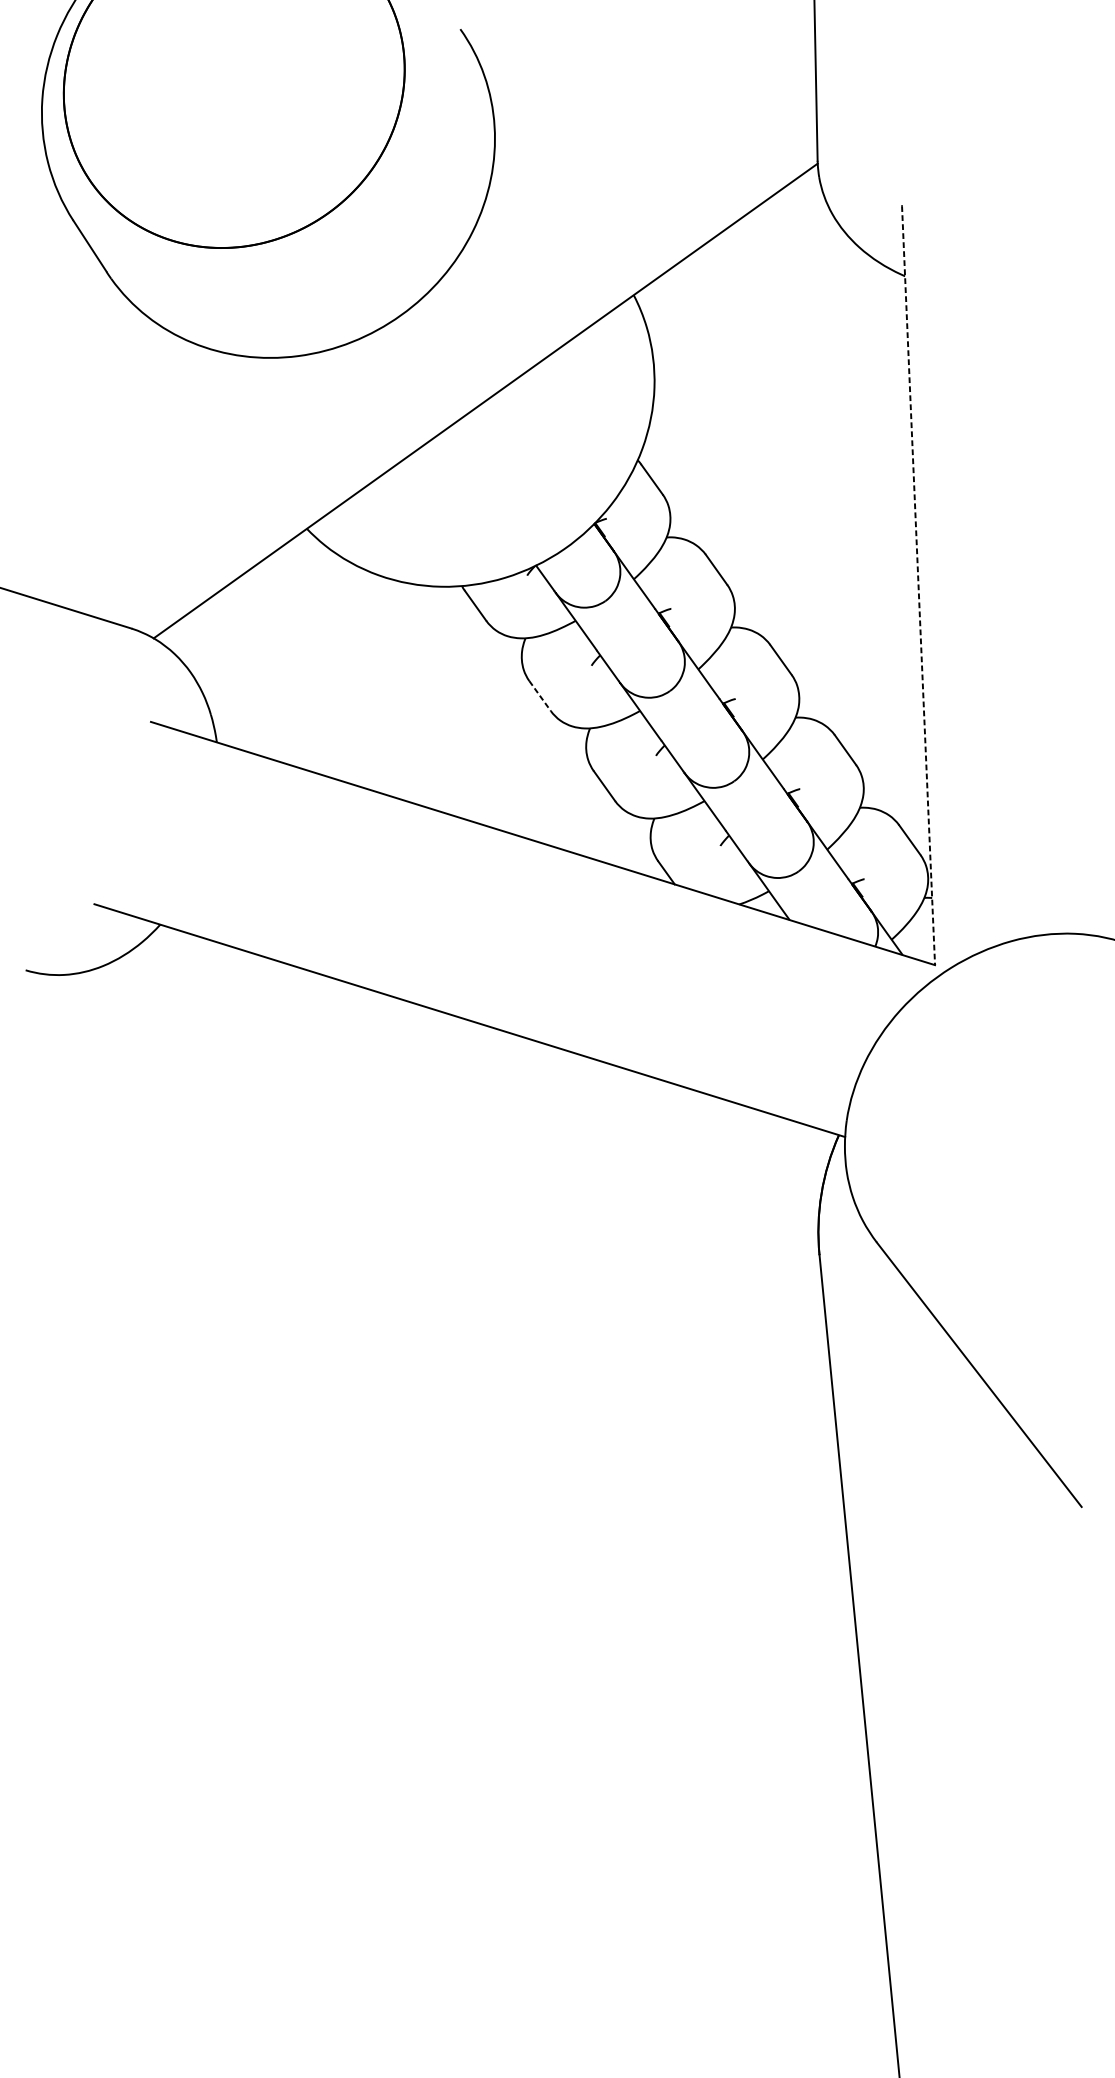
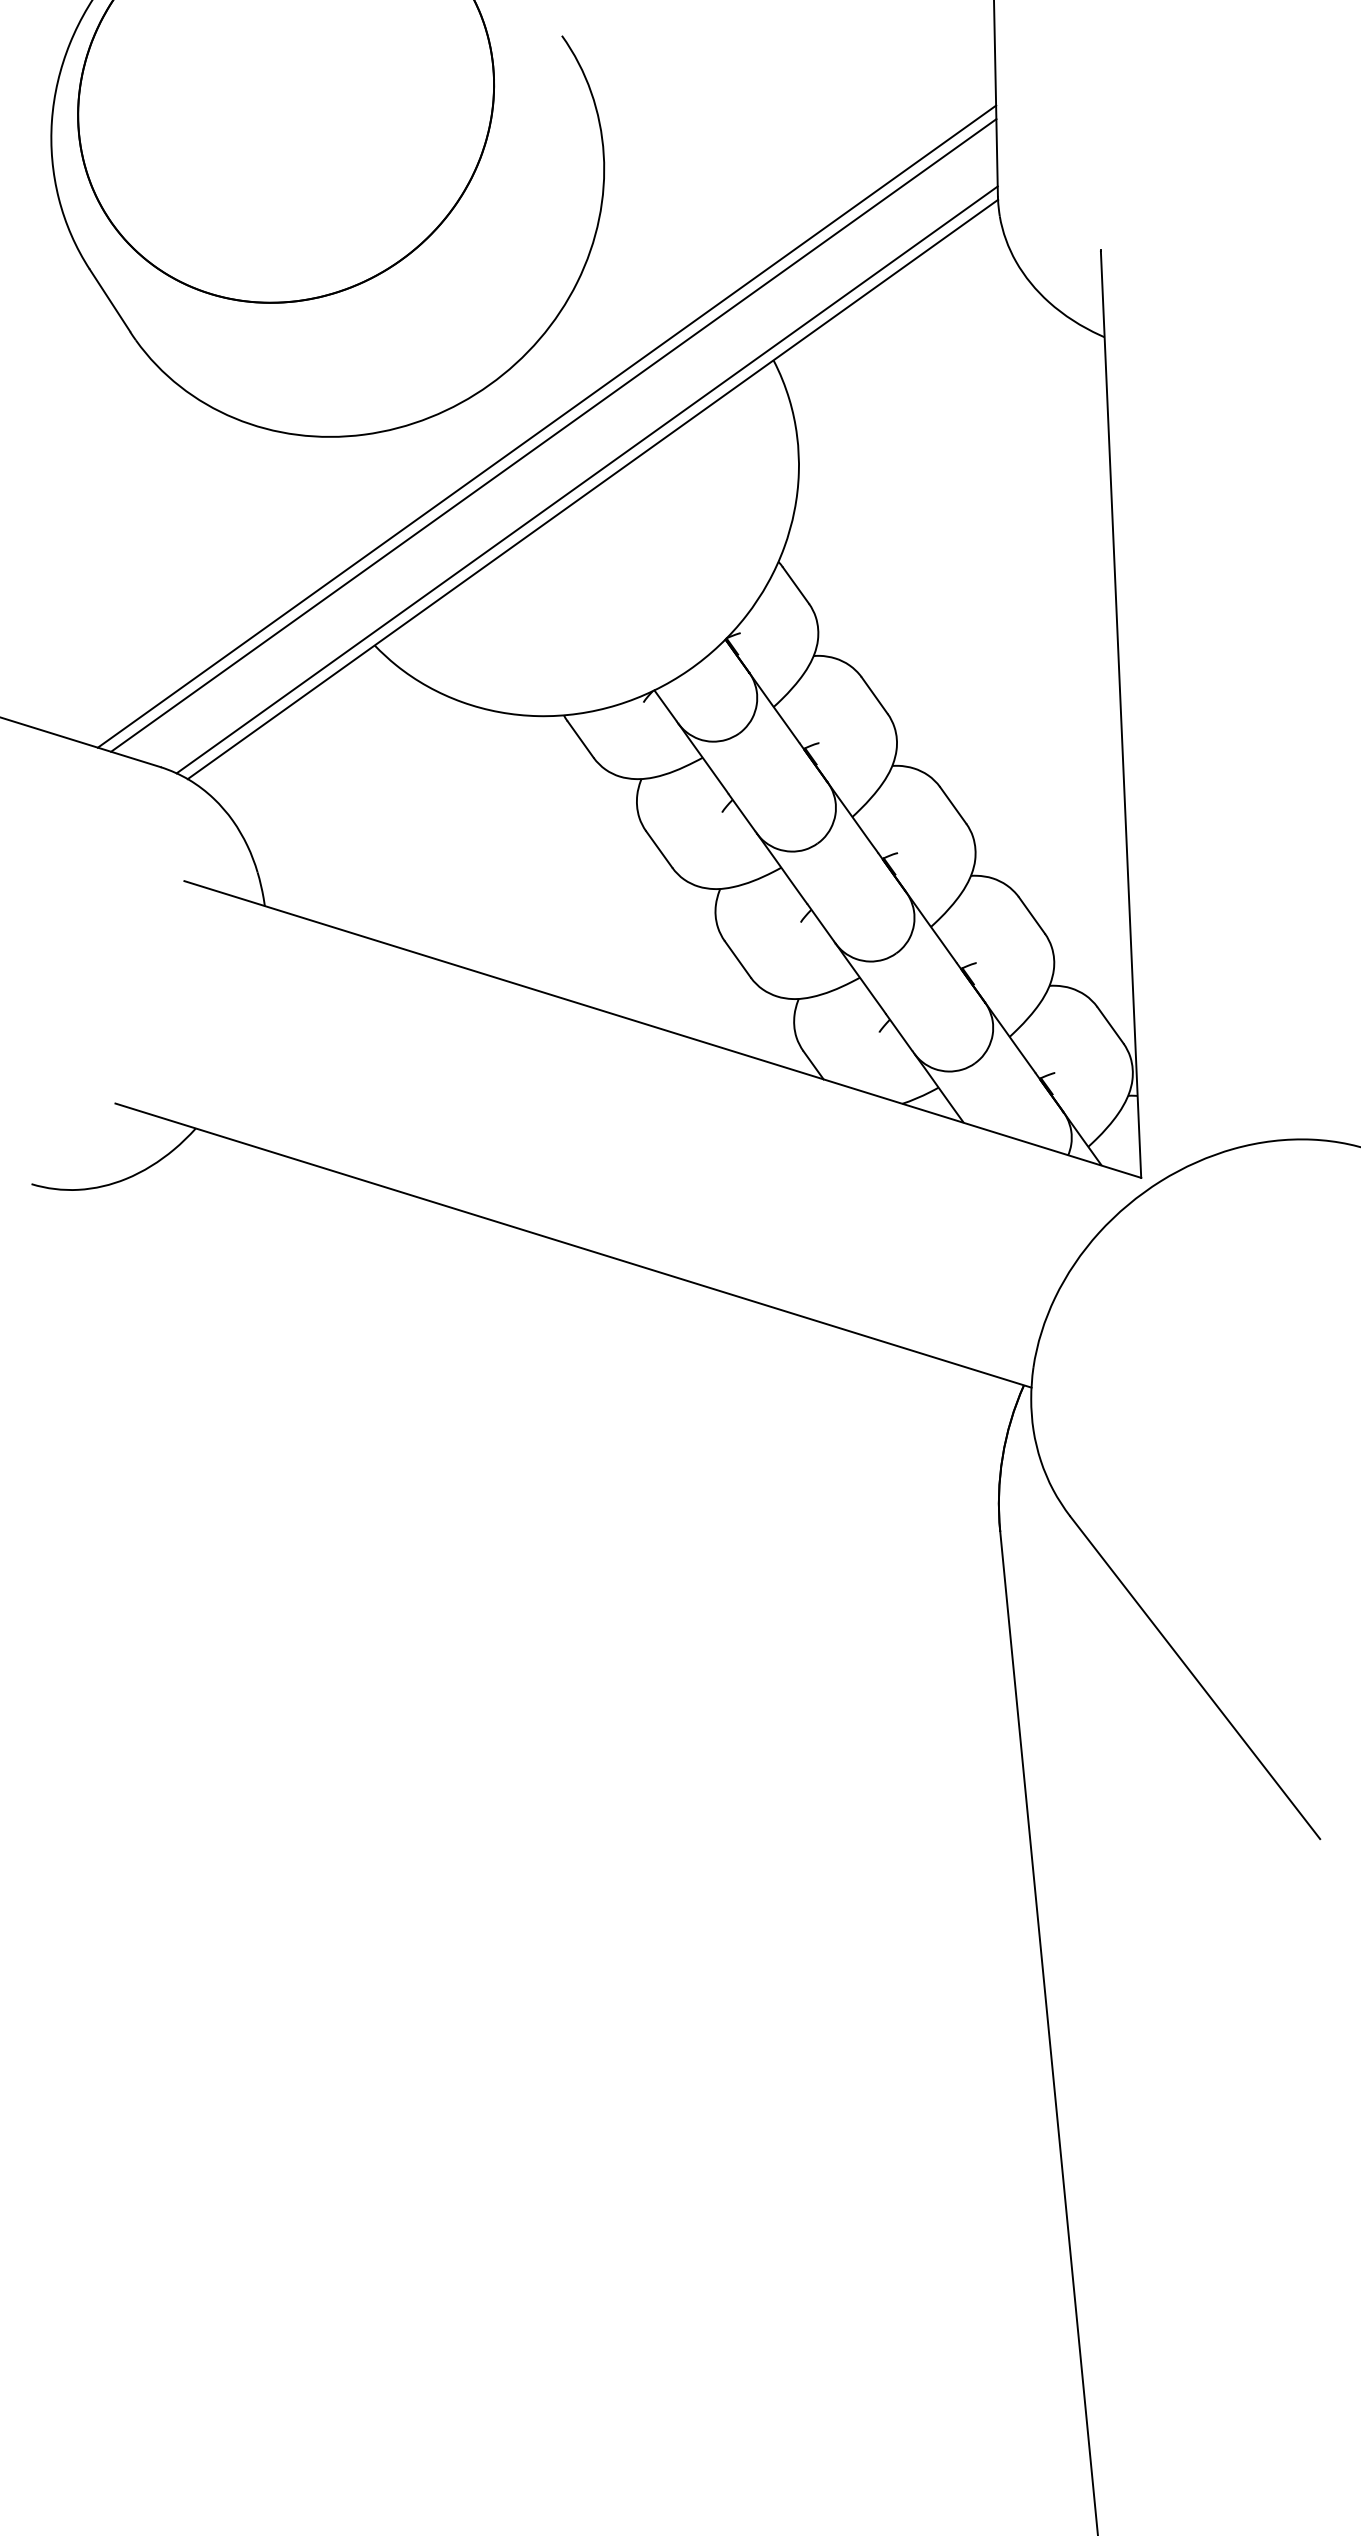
line: (447, 349) -> (546, 426), added
line: (453, 356) -> (553, 435), added
line: (480, 392) -> (586, 479), added
line: (918, 585) -> (1121, 714), dashed -> solid
line: (540, 696) -> (659, 849), dashed -> solid

